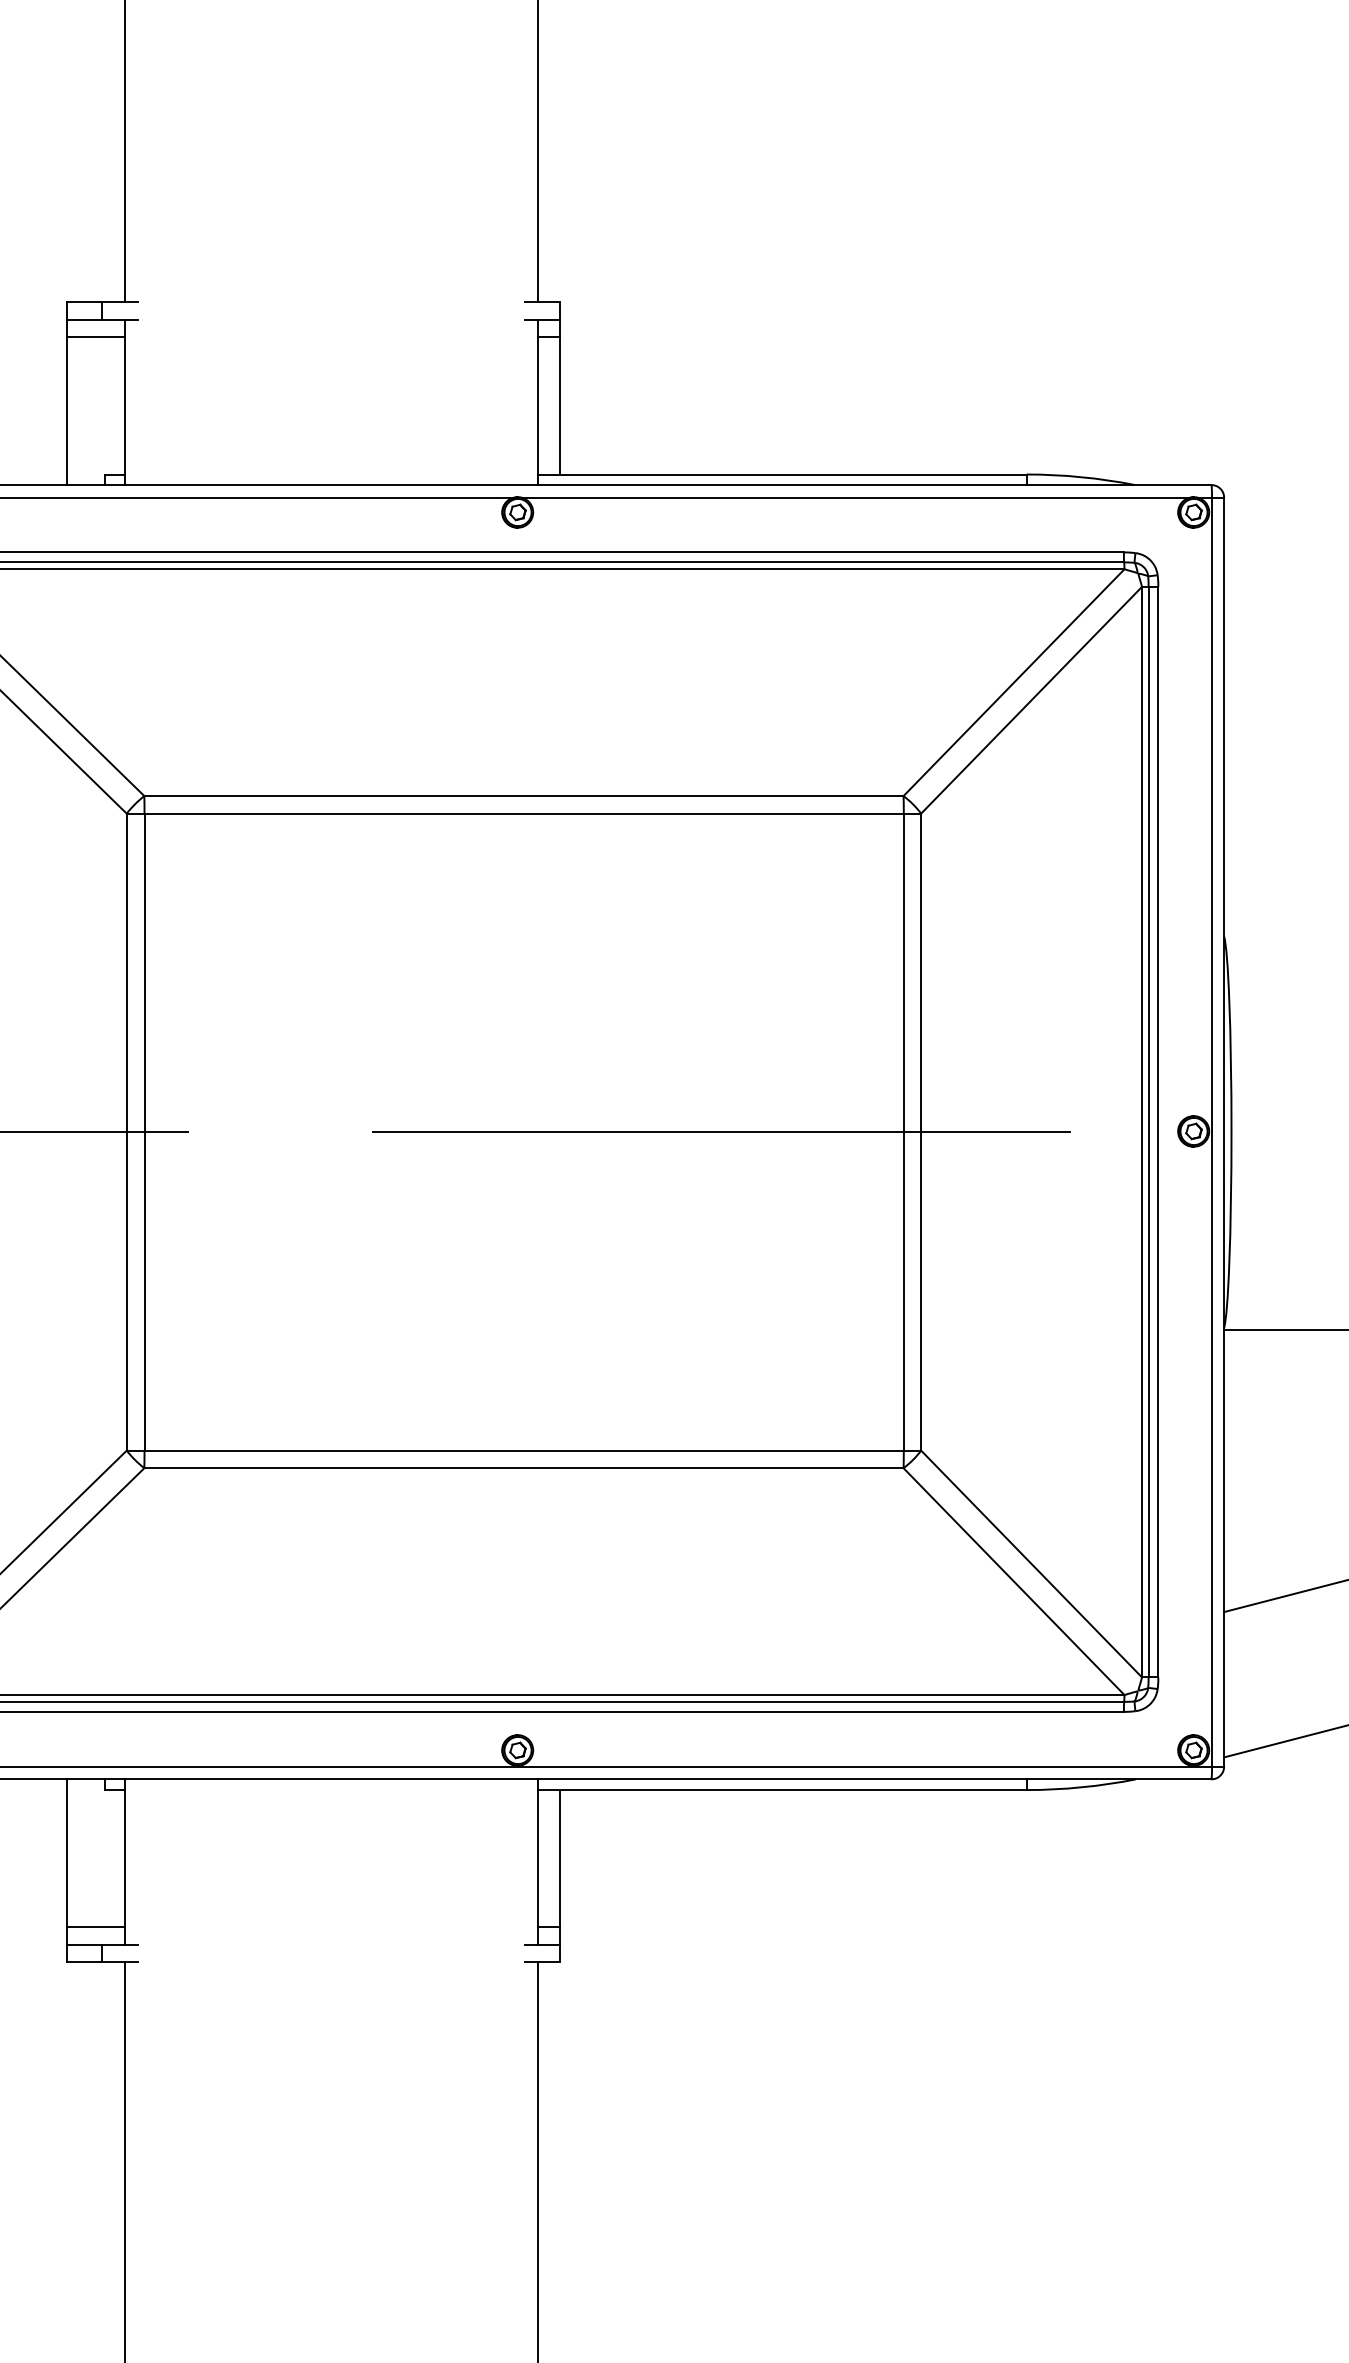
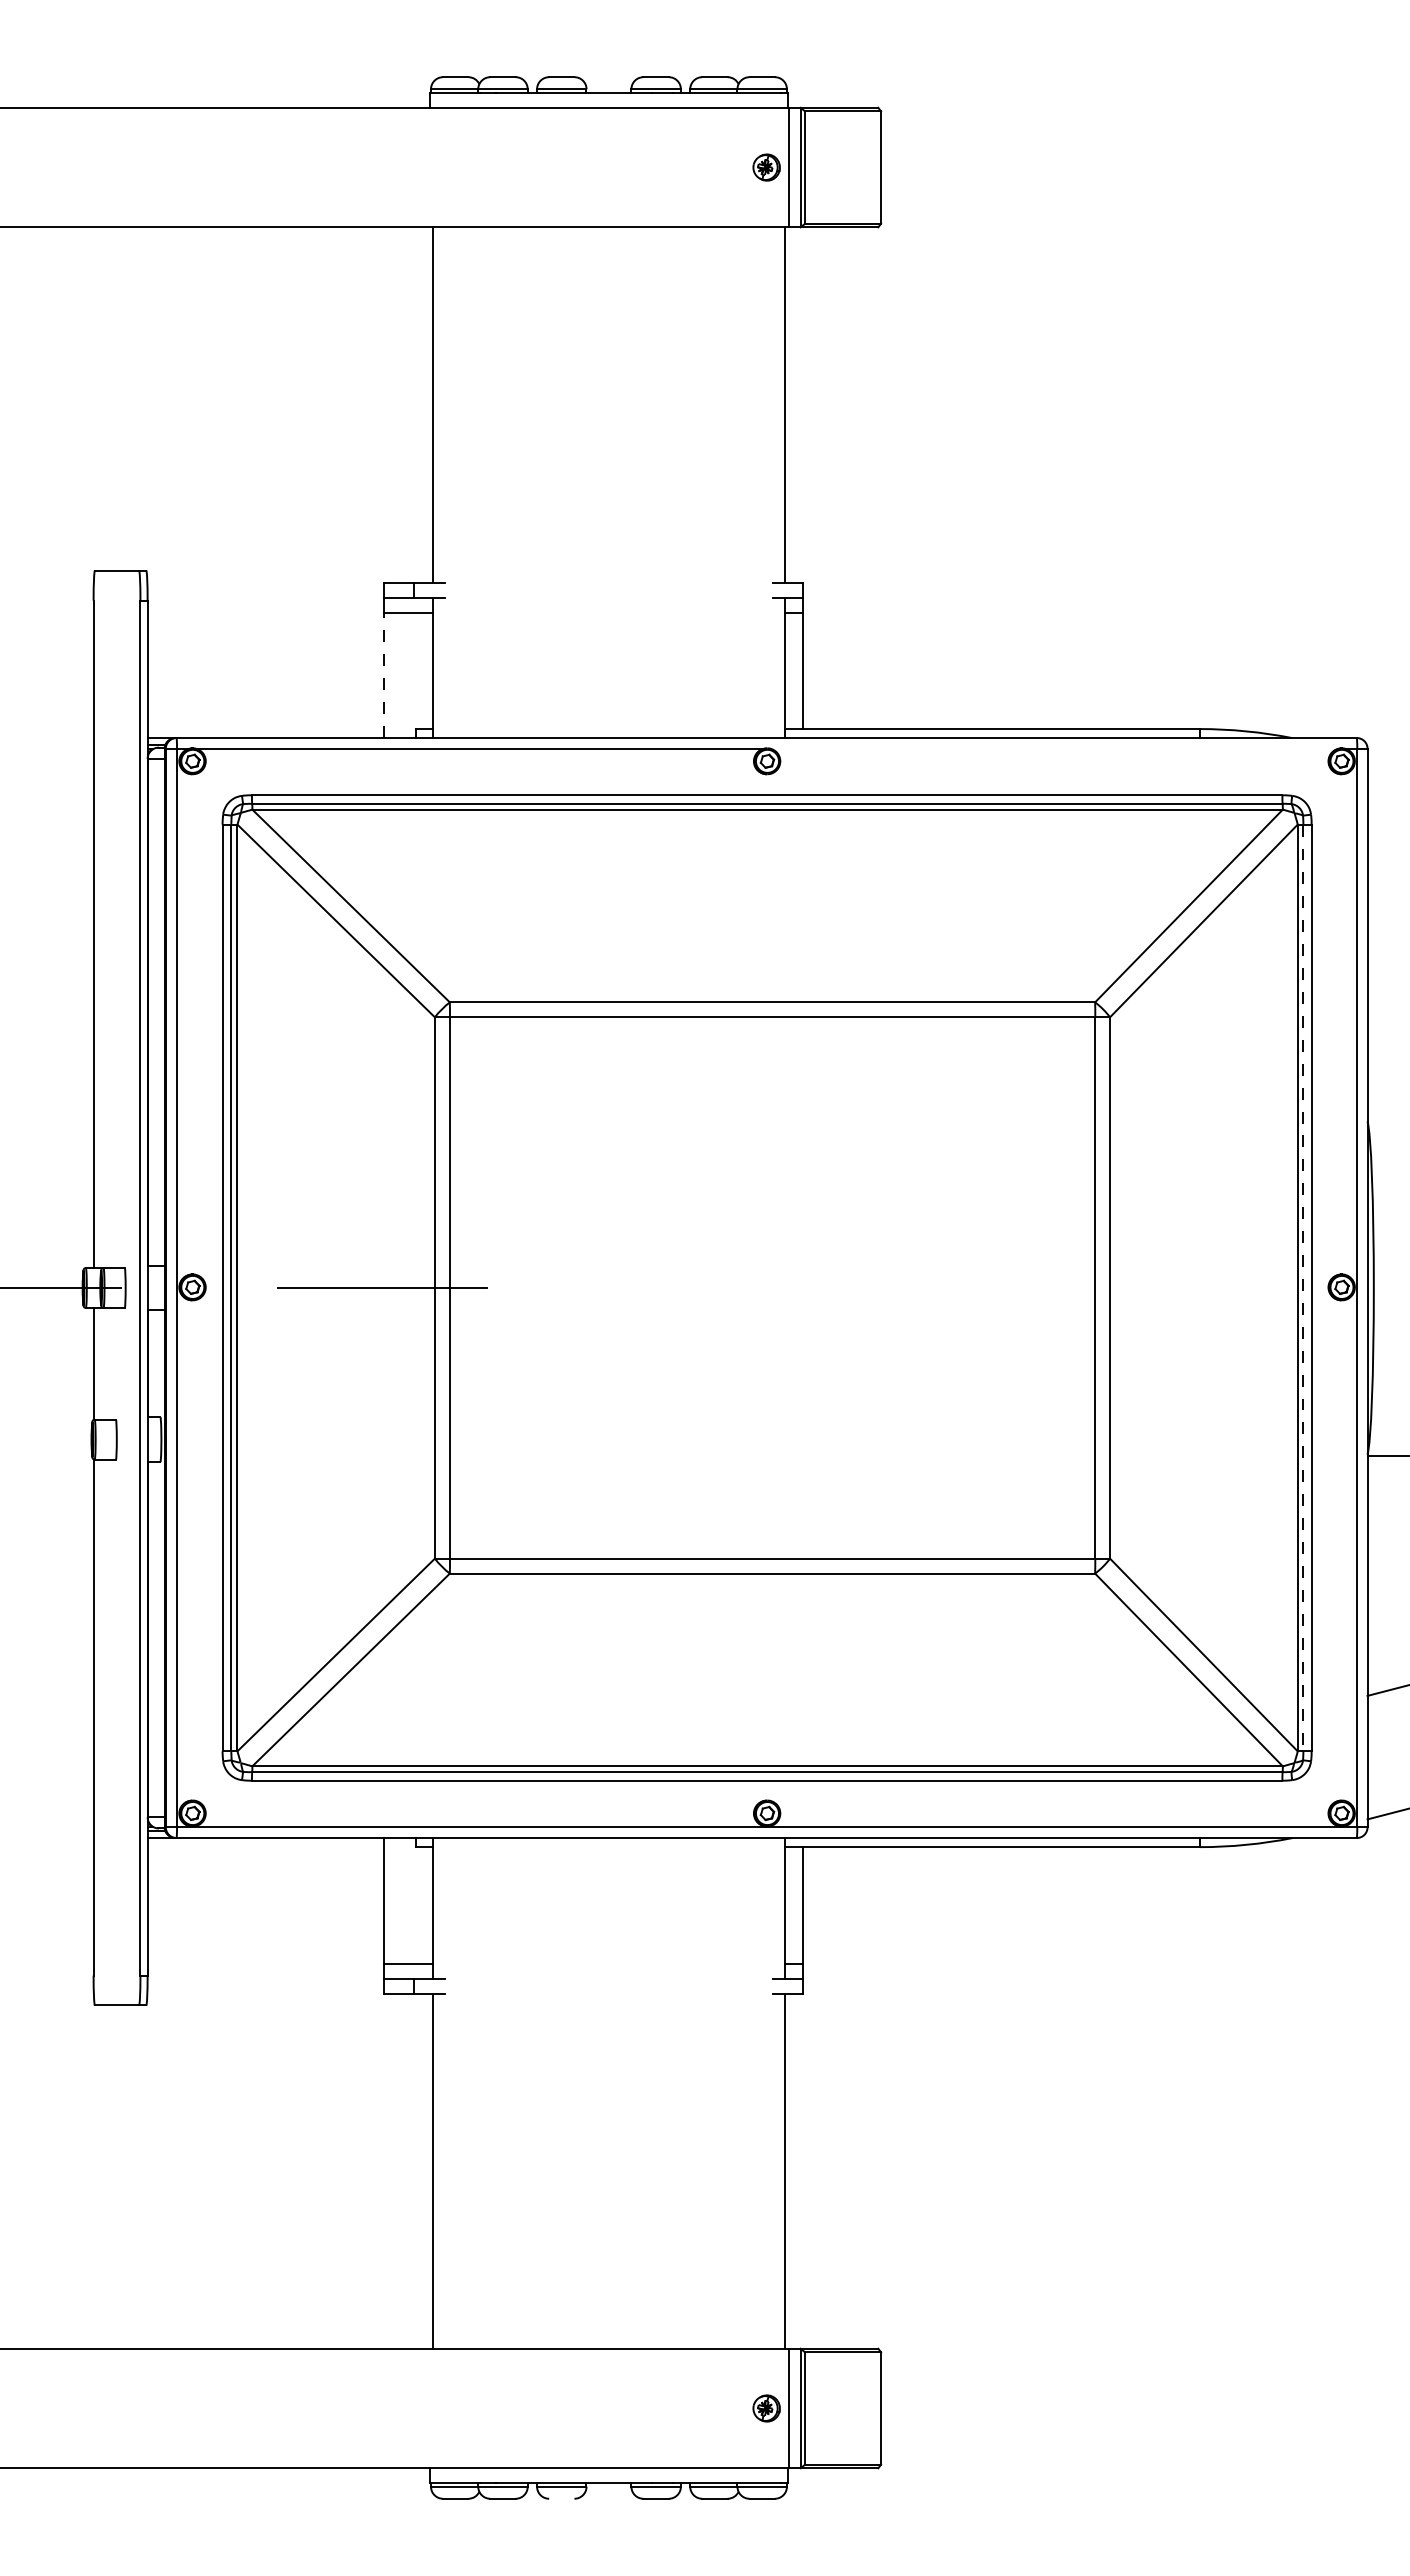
line: (67, 411) -> (384, 675), solid -> dashed
line: (855, 497) -> (1054, 748), removed
line: (720, 1132) -> (939, 1288), removed
line: (1148, 1132) -> (1303, 1288), solid -> dashed

